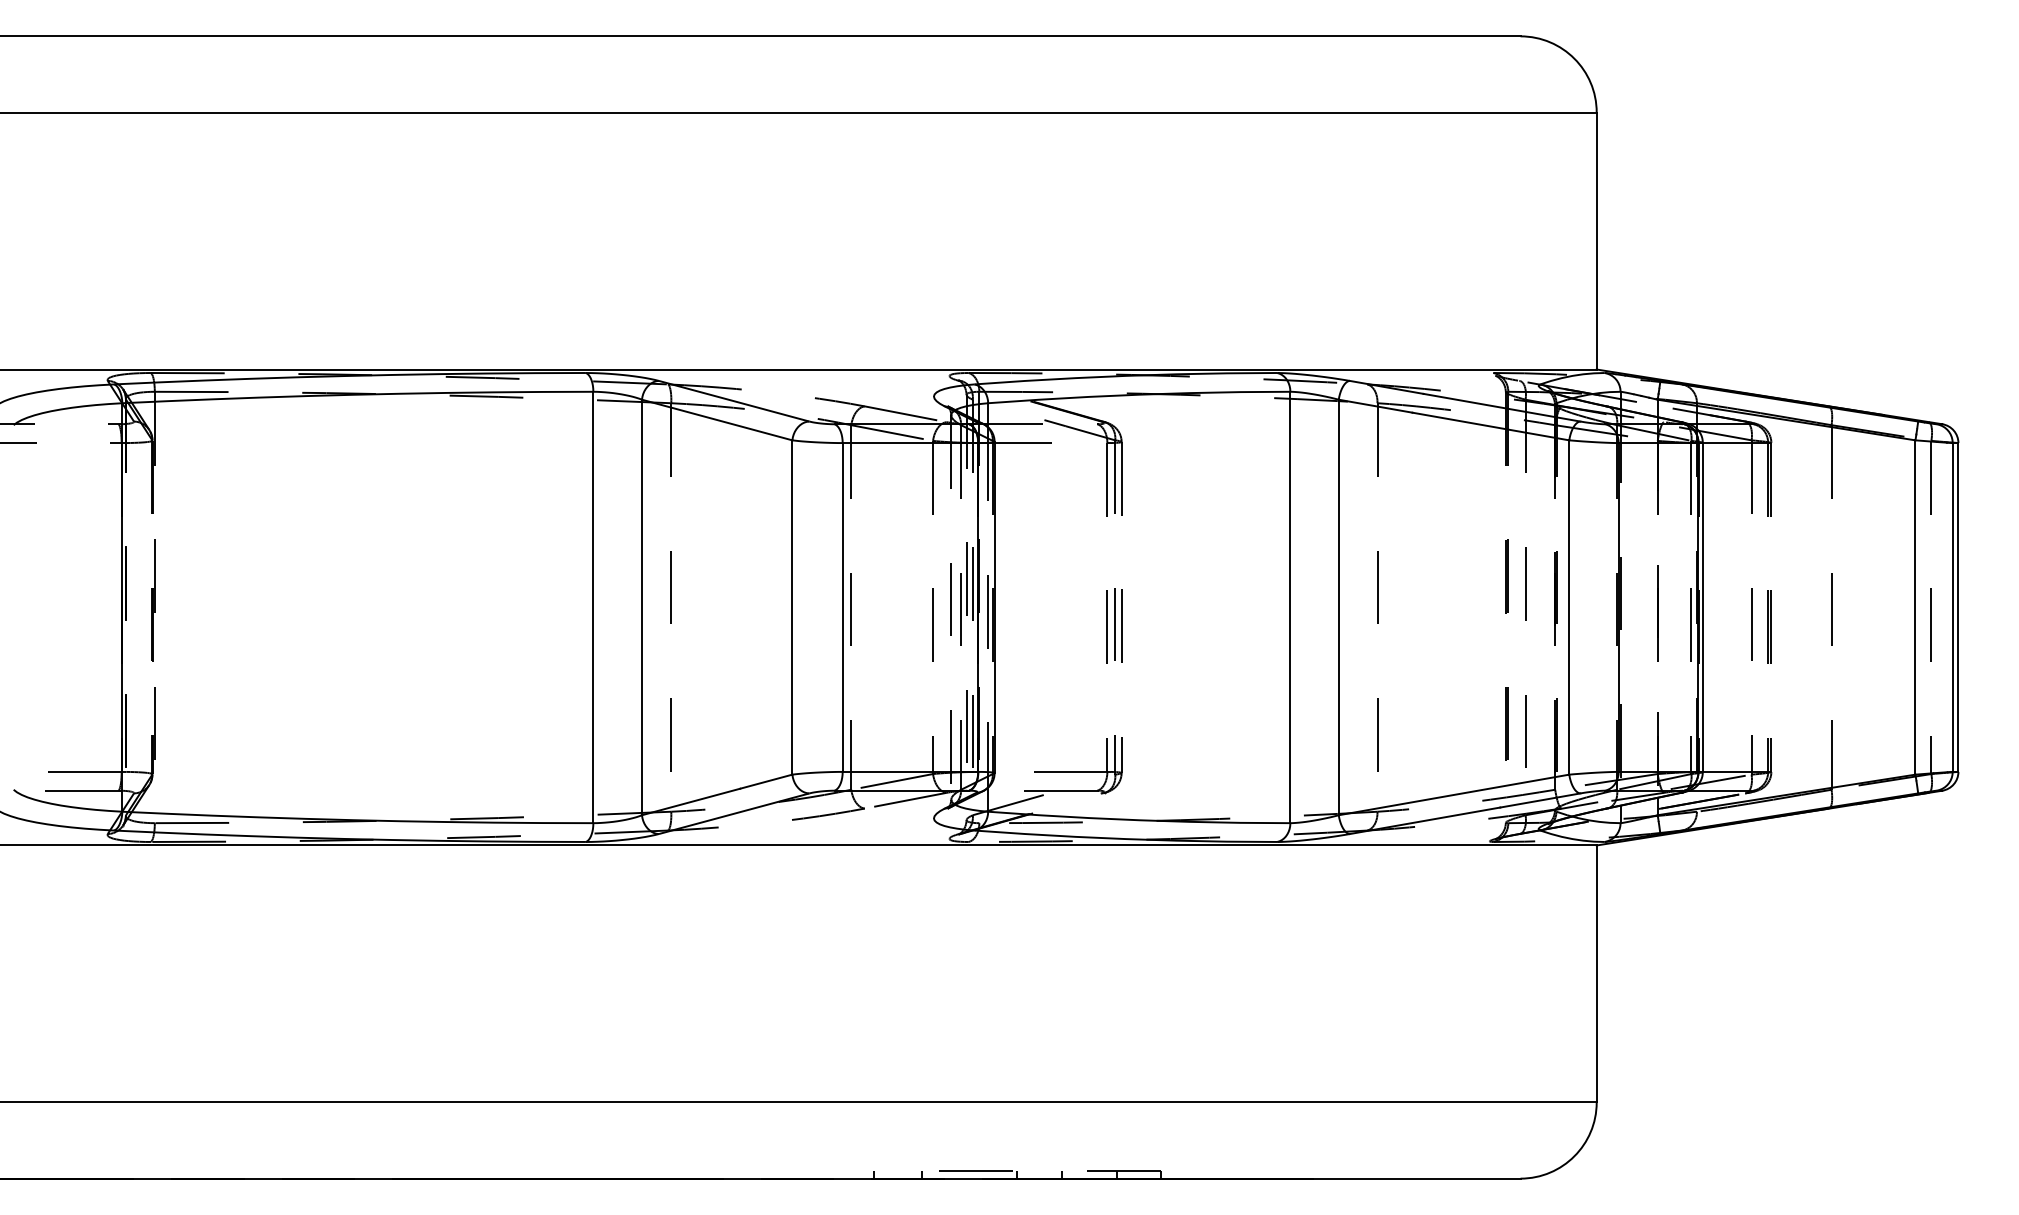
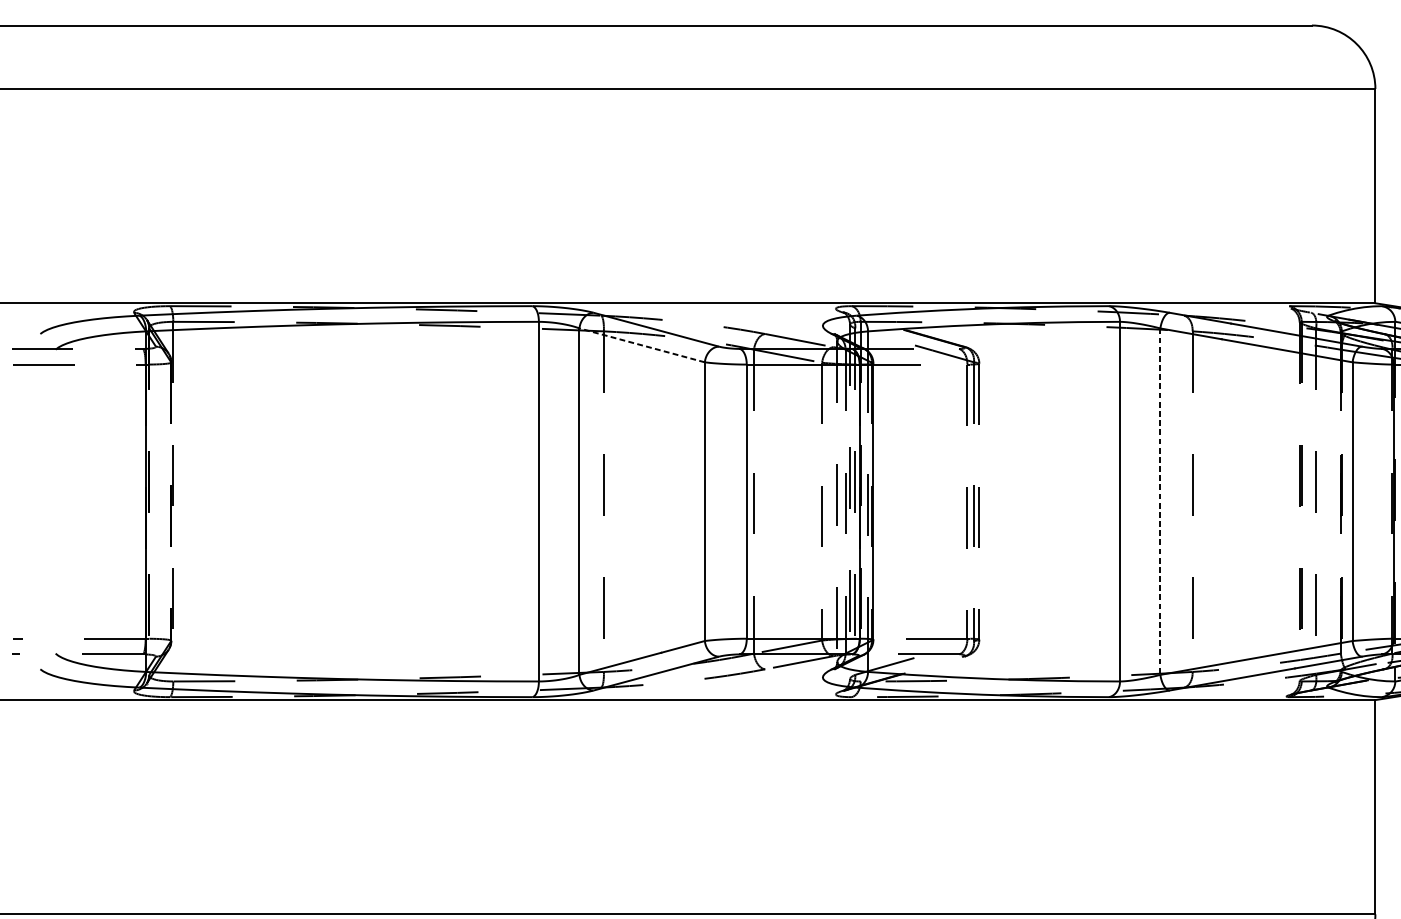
line: (717, 420) -> (642, 345), solid -> dashed
line: (1338, 607) -> (1160, 501), solid -> dashed

